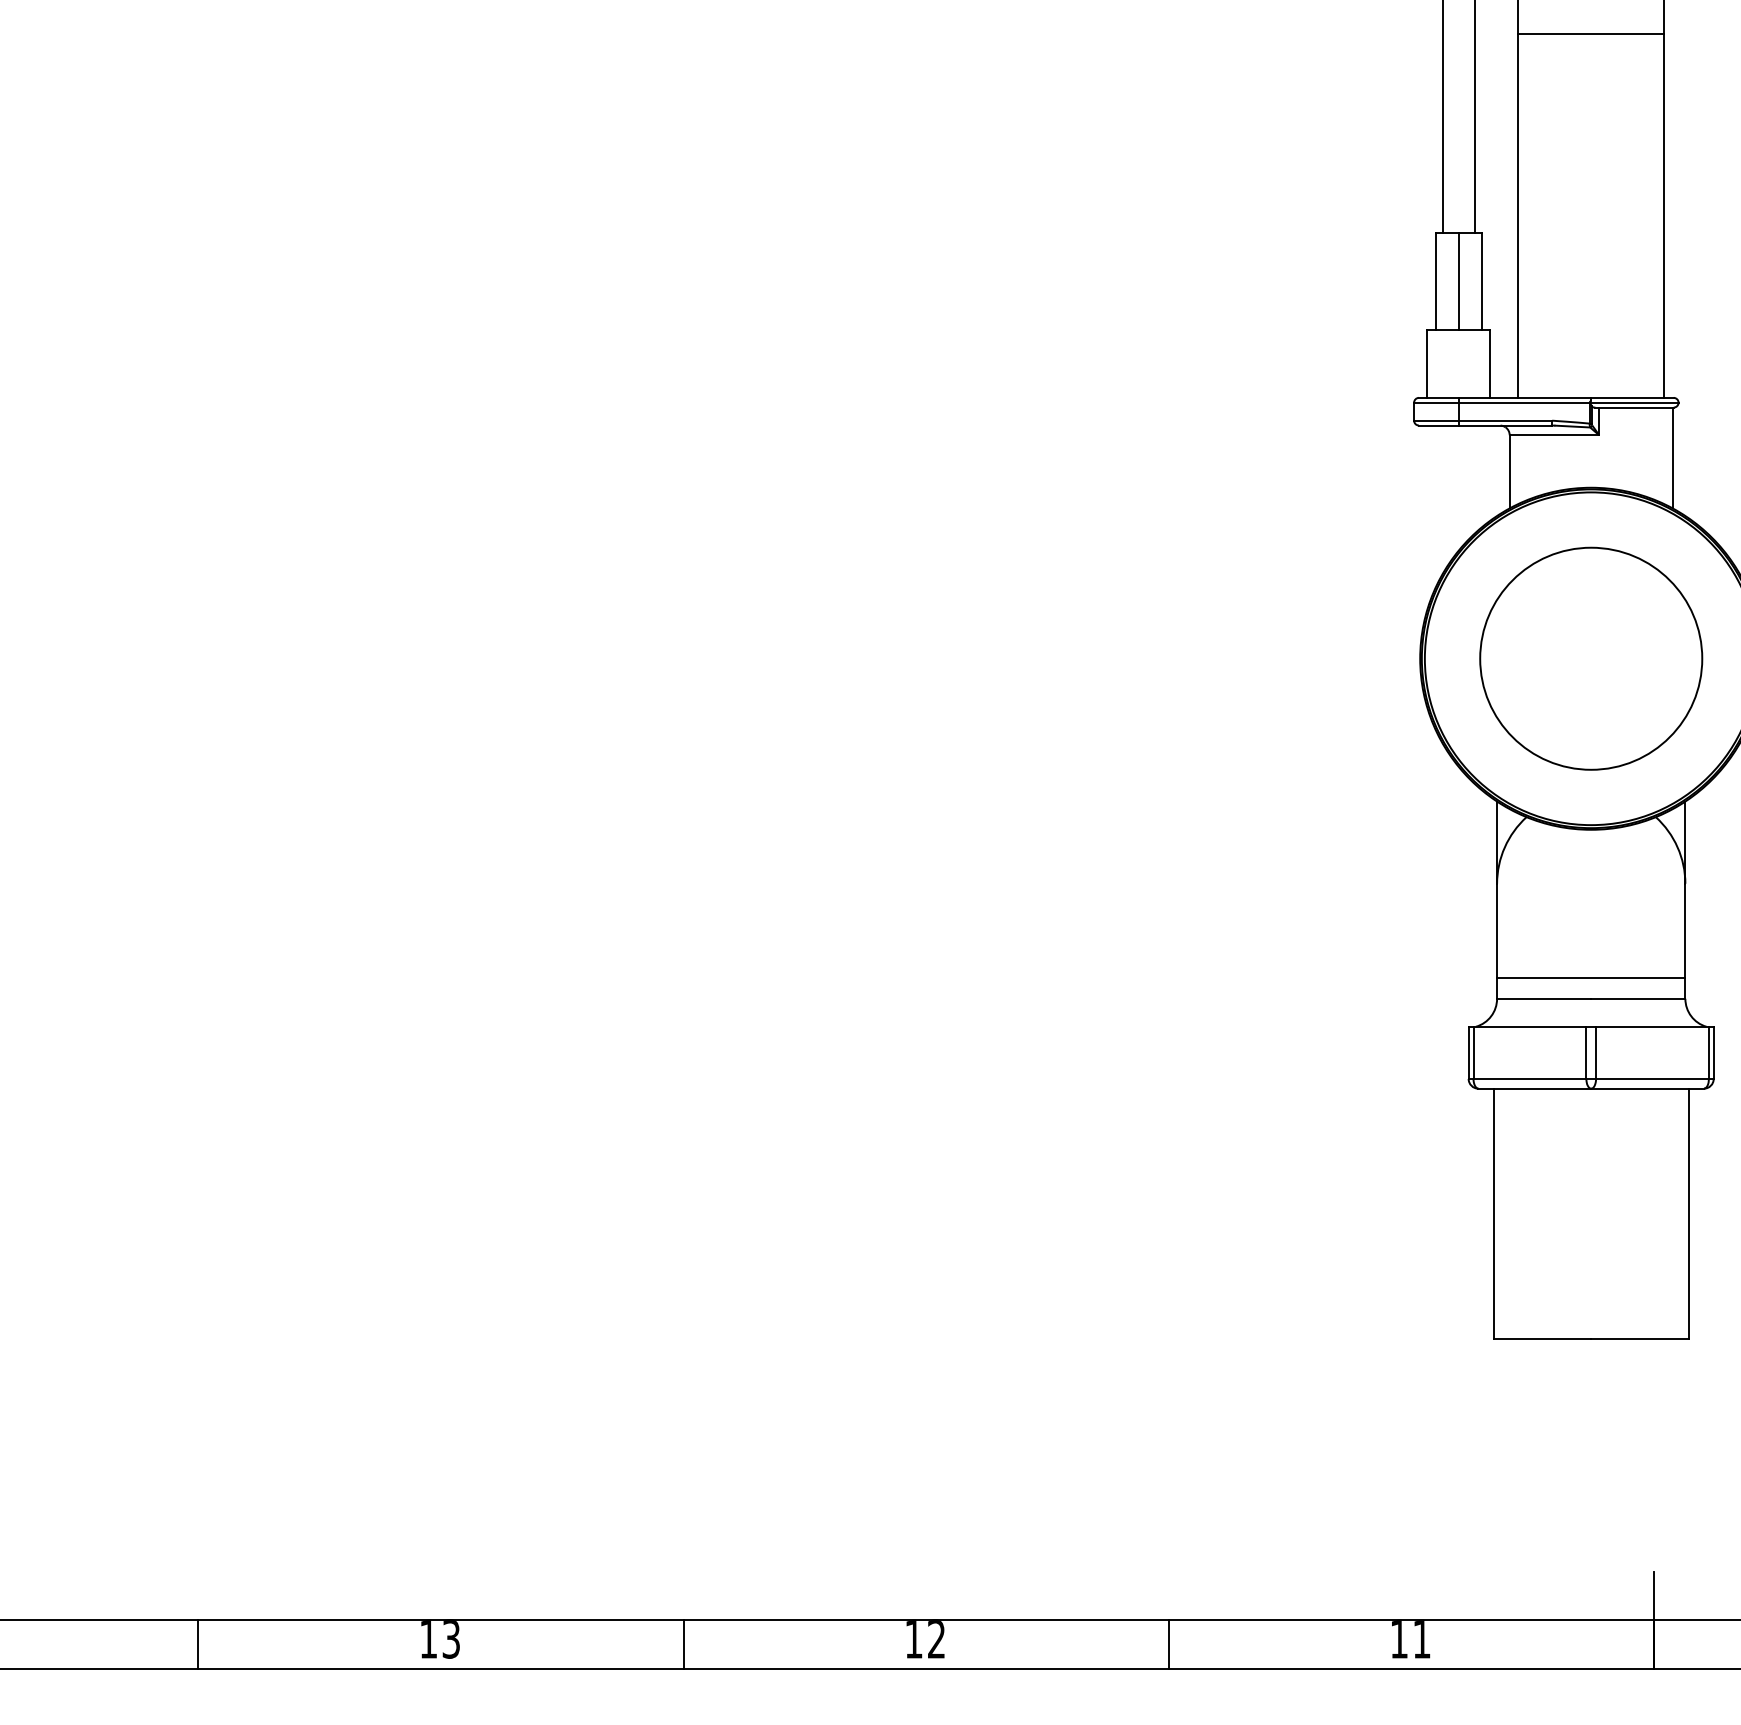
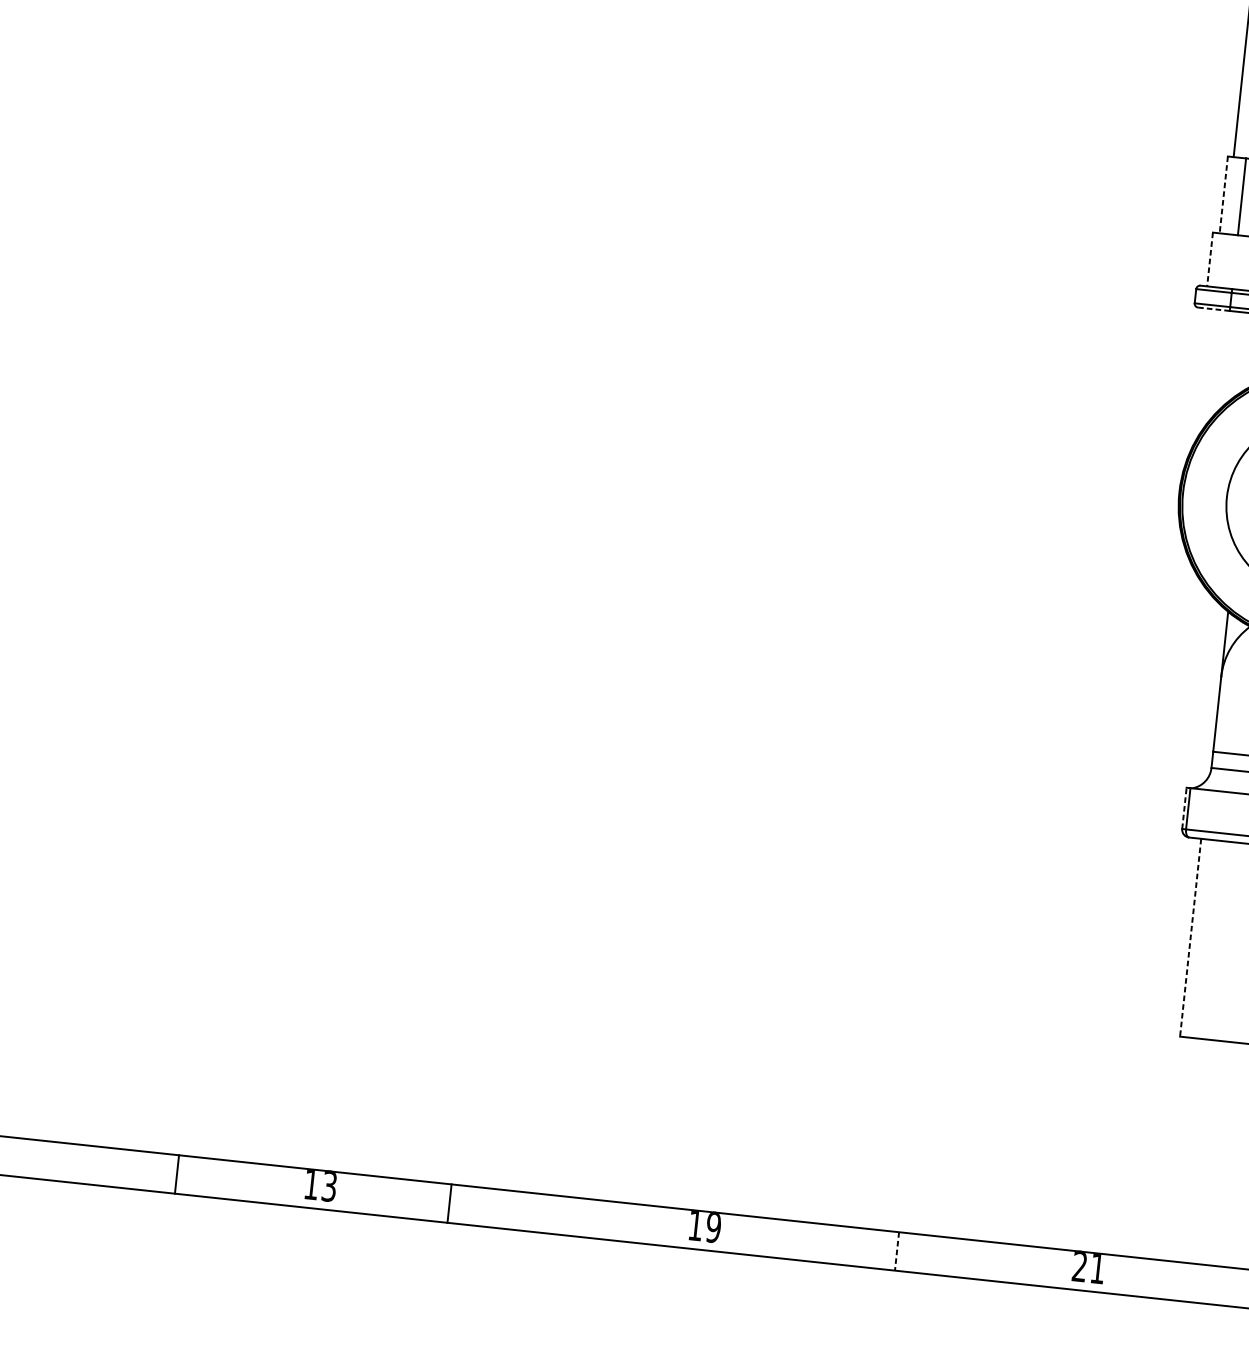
line: (1435, 281) -> (1223, 194), solid -> dashed
line: (1427, 363) -> (1210, 259), solid -> dashed
line: (1438, 425) -> (1213, 309), solid -> dashed
line: (1468, 1052) -> (1184, 808), solid -> dashed
line: (1493, 1213) -> (1190, 937), solid -> dashed
text: (936, 1639) -> (713, 1227), 12 -> 19
text: (1398, 1639) -> (1079, 1266), 11 -> 21
line: (198, 1644) -> (177, 1174), moved
line: (683, 1644) -> (449, 1203), moved
line: (1168, 1645) -> (896, 1252), solid -> dashed

